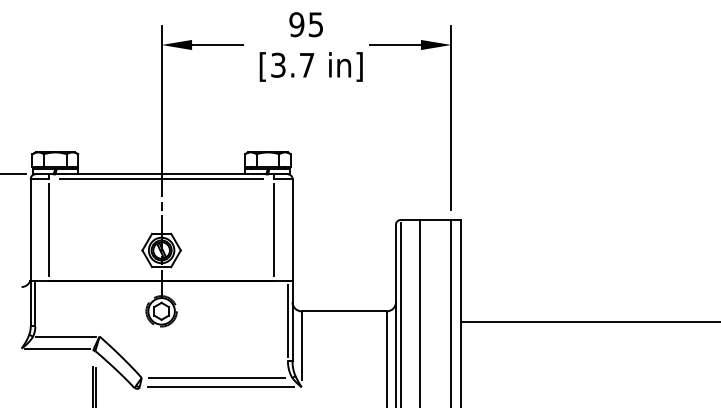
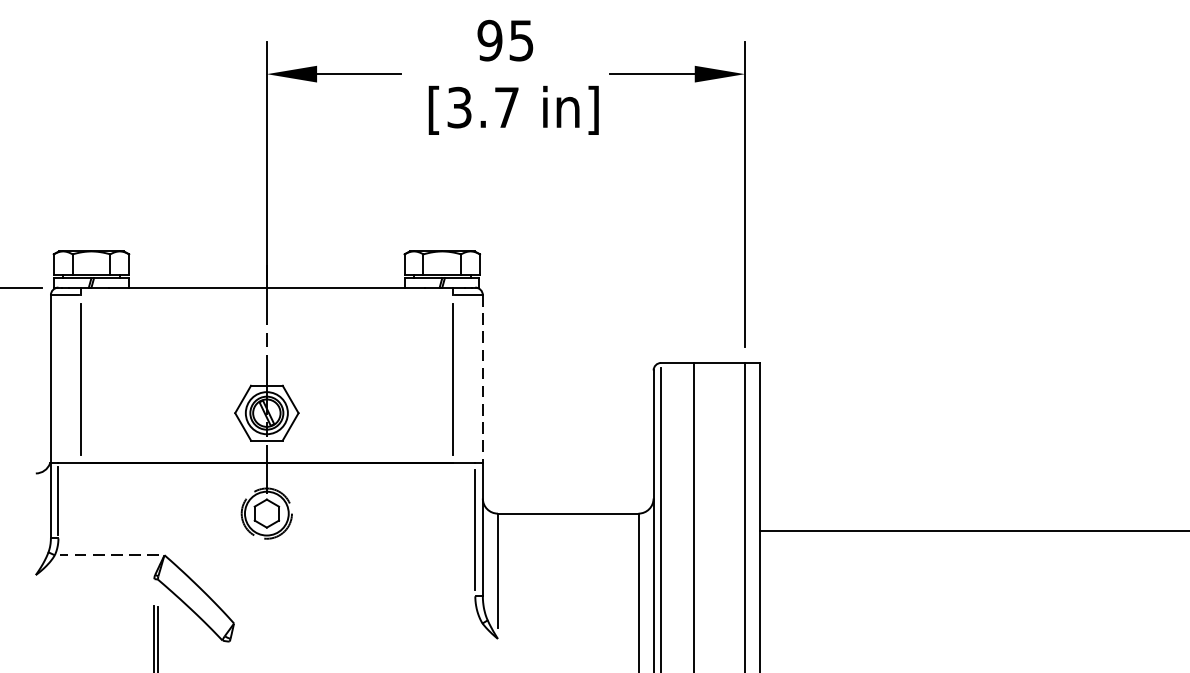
line: (161, 178) -> (266, 294), removed
line: (292, 229) -> (482, 378), solid -> dashed
line: (66, 336) -> (109, 555), solid -> dashed
line: (57, 348) -> (95, 574), removed
line: (216, 377) -> (357, 622), removed
line: (220, 387) -> (364, 639), removed

